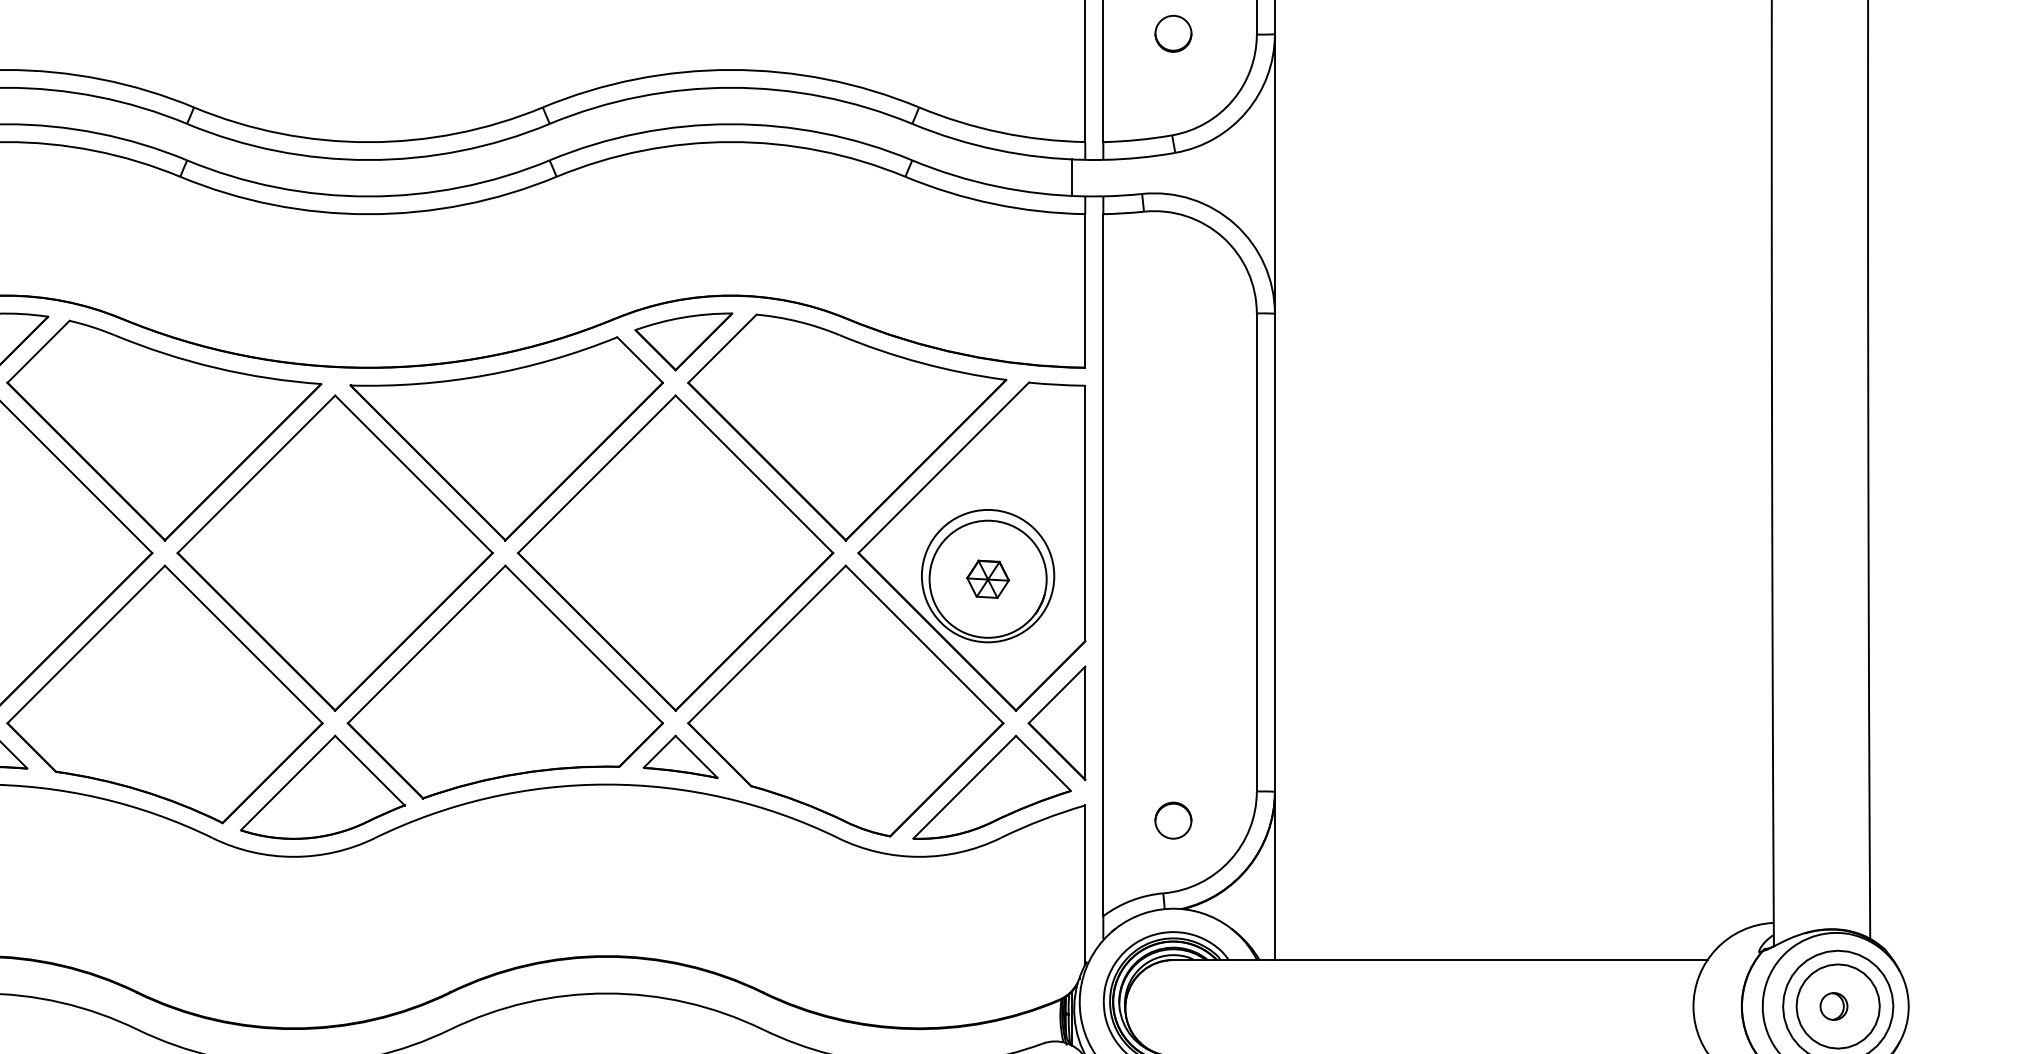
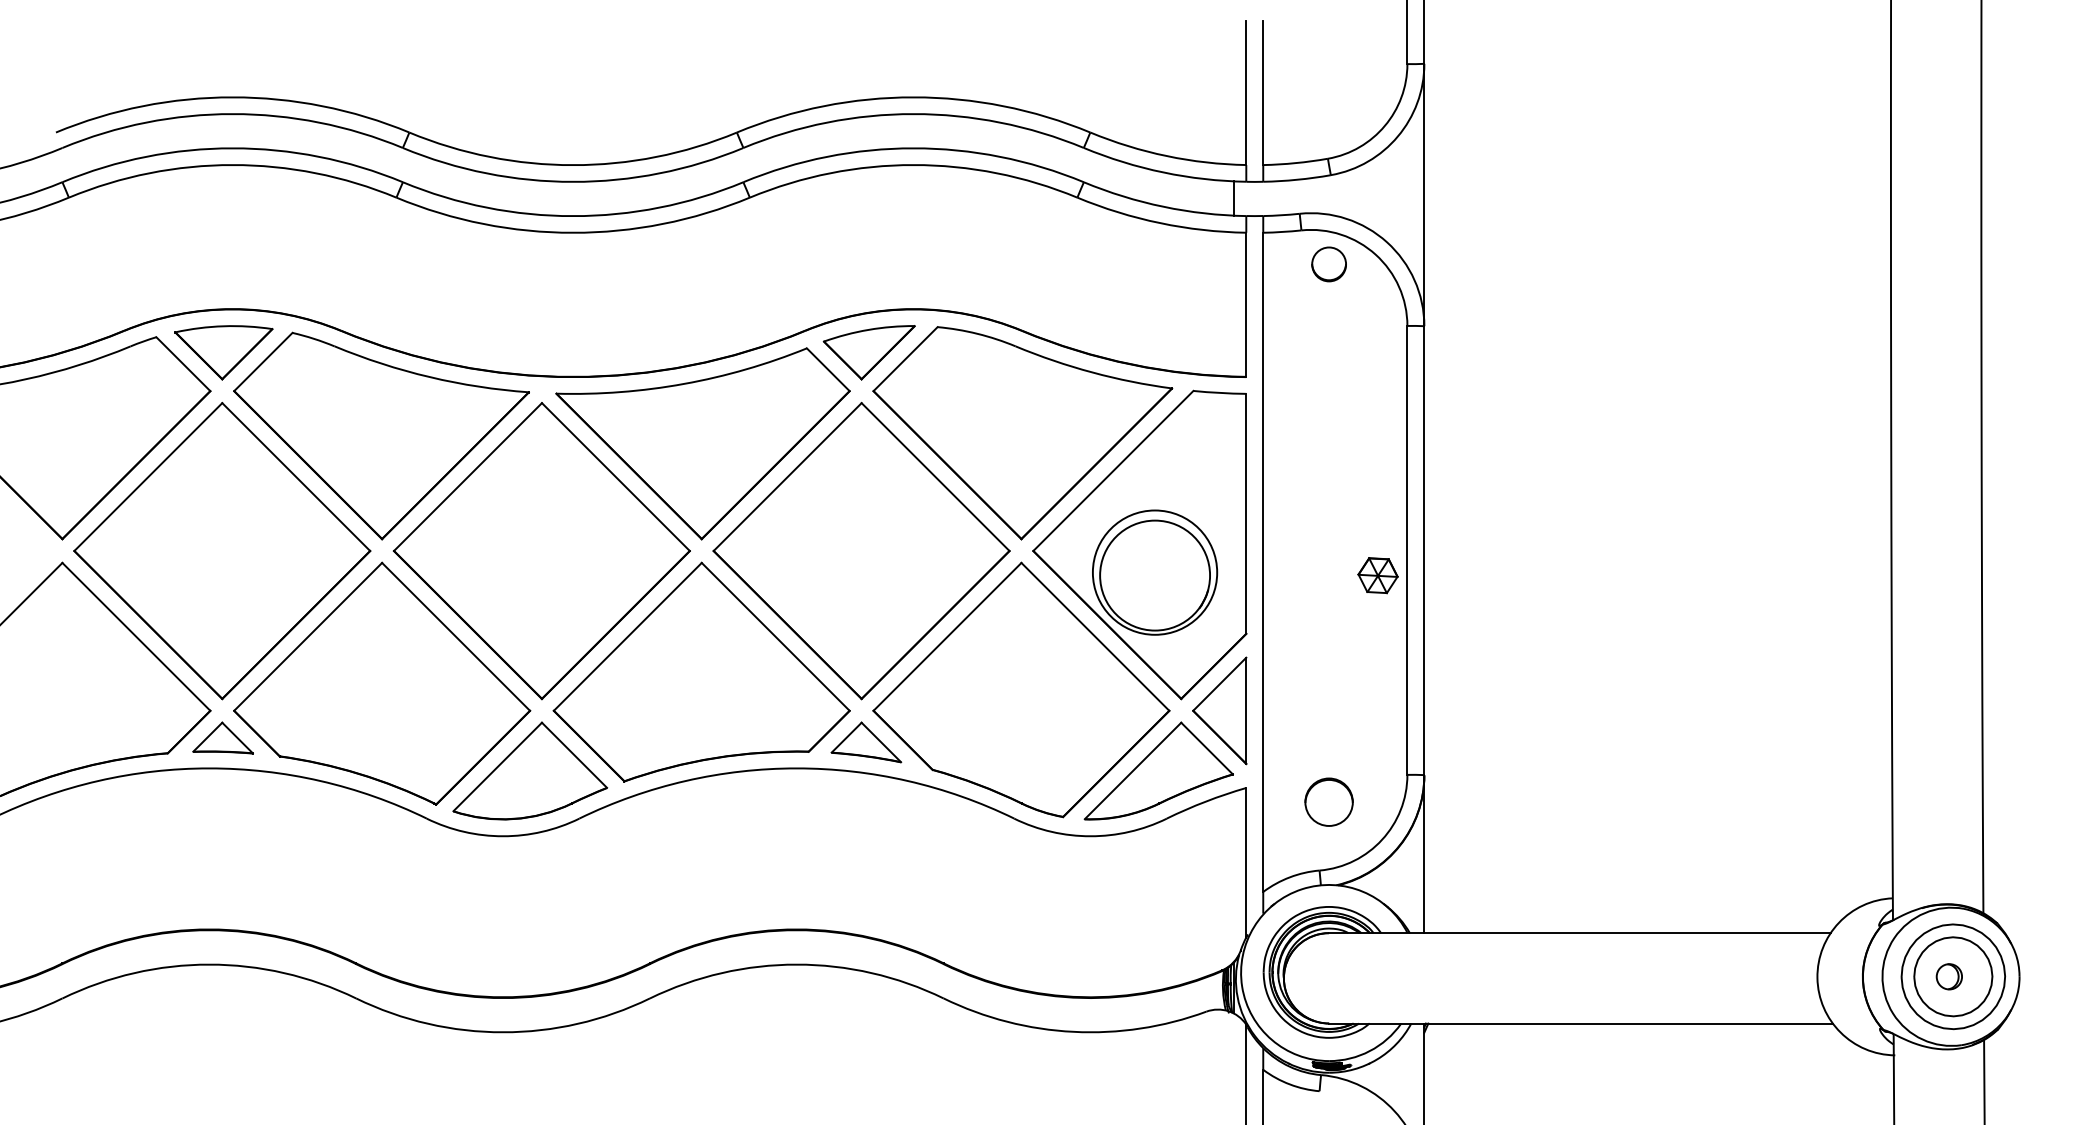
part: (1172, 33) -> (1328, 264), moved
part: (987, 579) -> (1377, 575), moved
part: (1172, 820) -> (1328, 802), size x1.4

